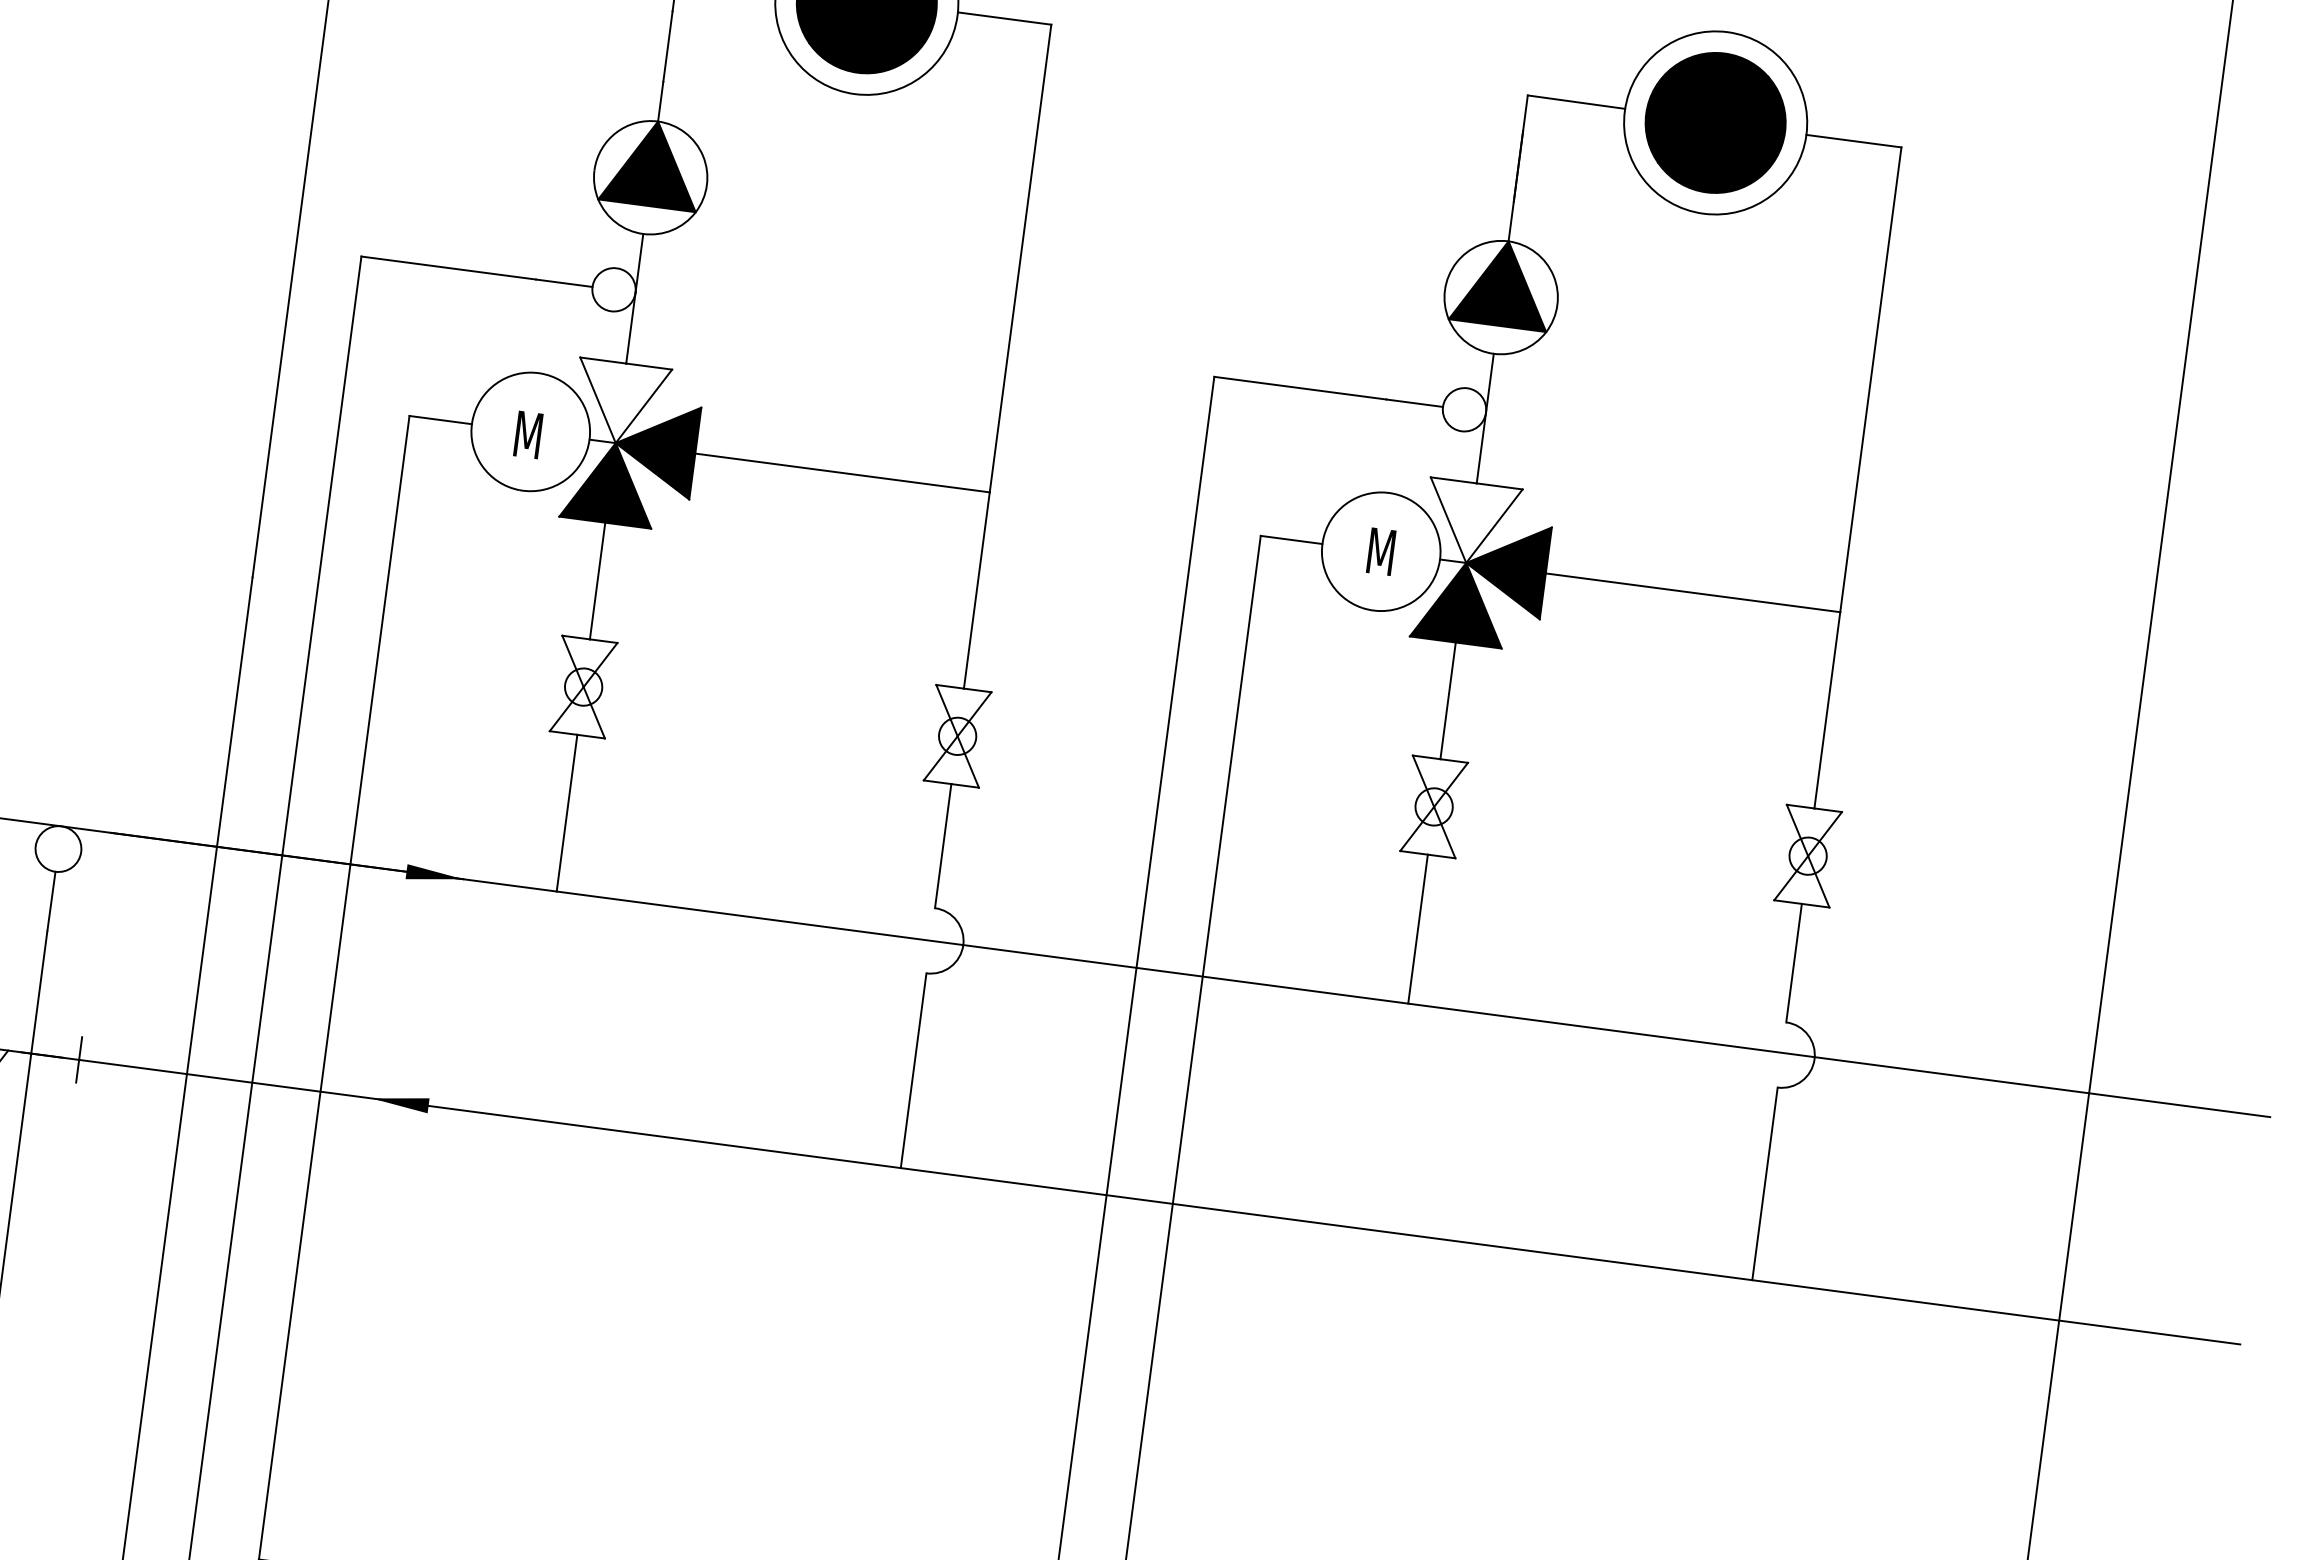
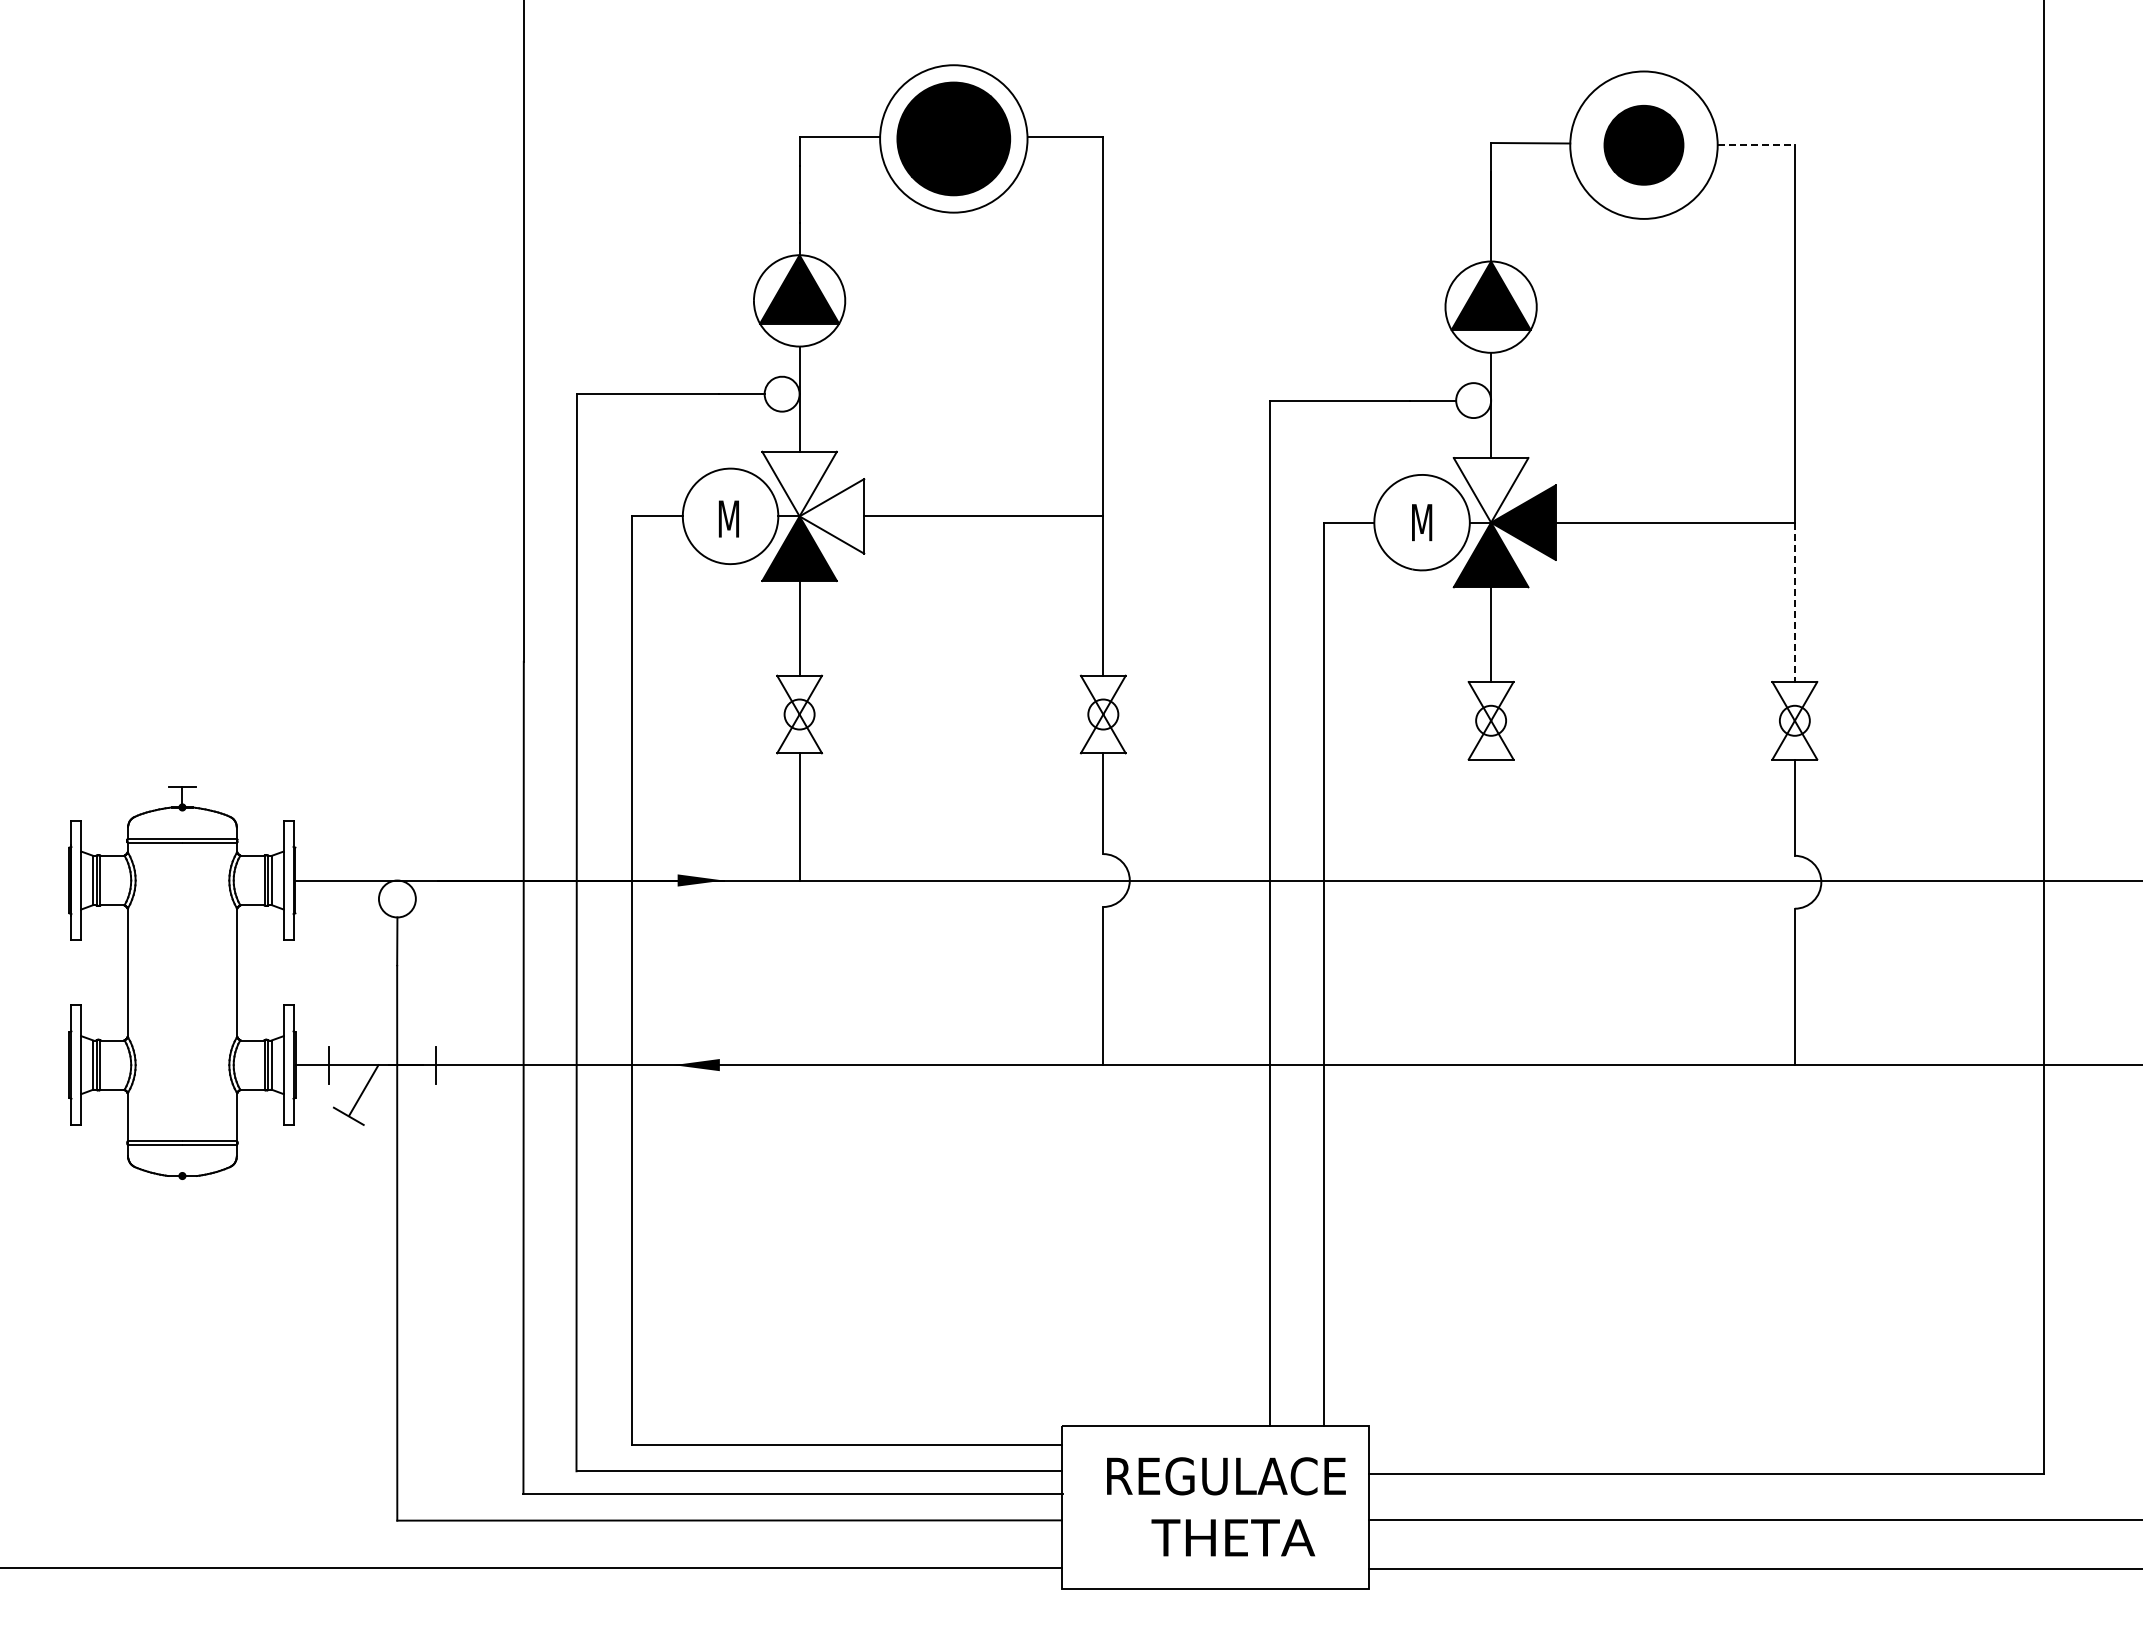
part: (1715, 123) -> (1643, 145), size x0.7
line: (1854, 141) -> (1756, 145), solid -> dashed
fill: (655, 448) -> (831, 516), removed
line: (1826, 710) -> (1794, 602), solid -> dashed
line: (1418, 928) -> (1491, 819), removed

